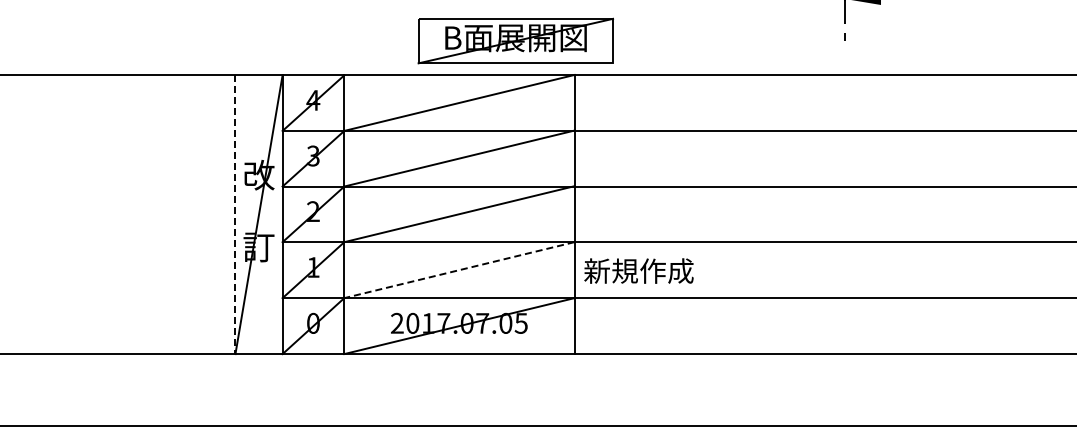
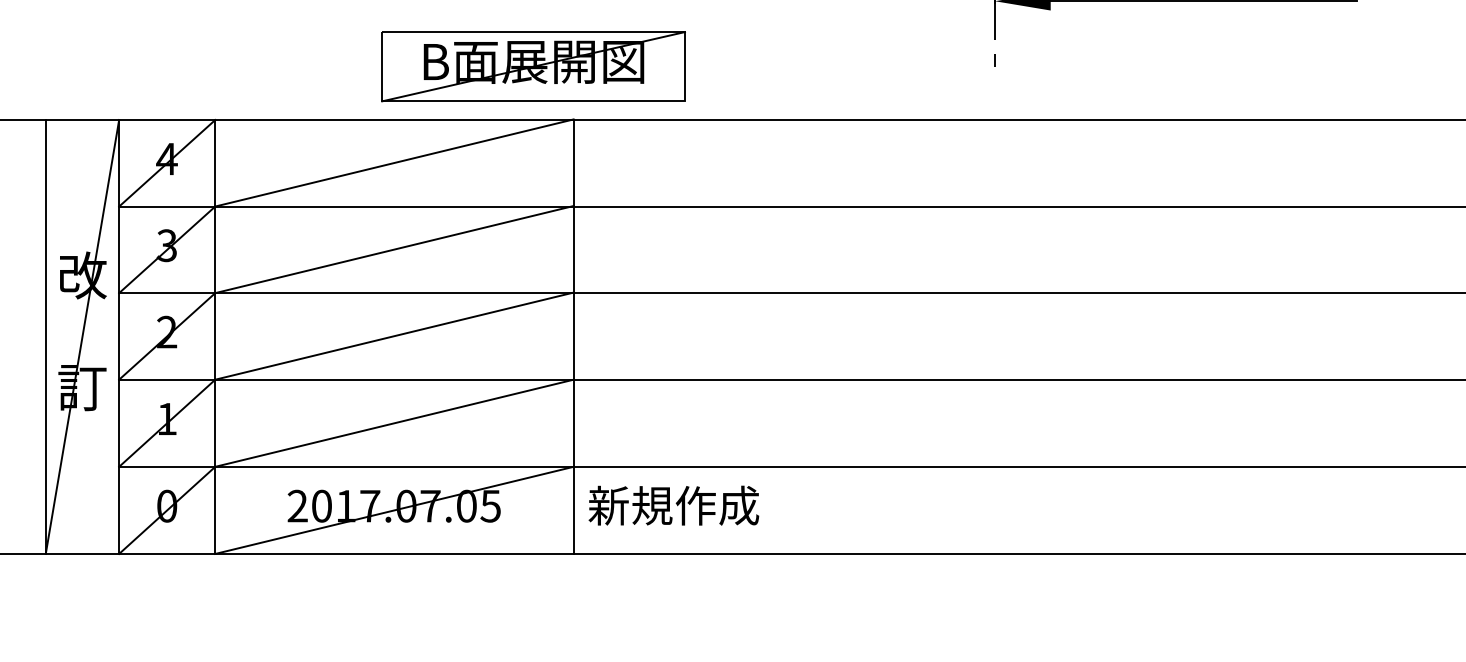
part: (515, 40) -> (533, 65), moved
line: (235, 215) -> (45, 338), dashed -> solid
line: (458, 270) -> (392, 423), dashed -> solid
text: (638, 270) -> (673, 504), moved

